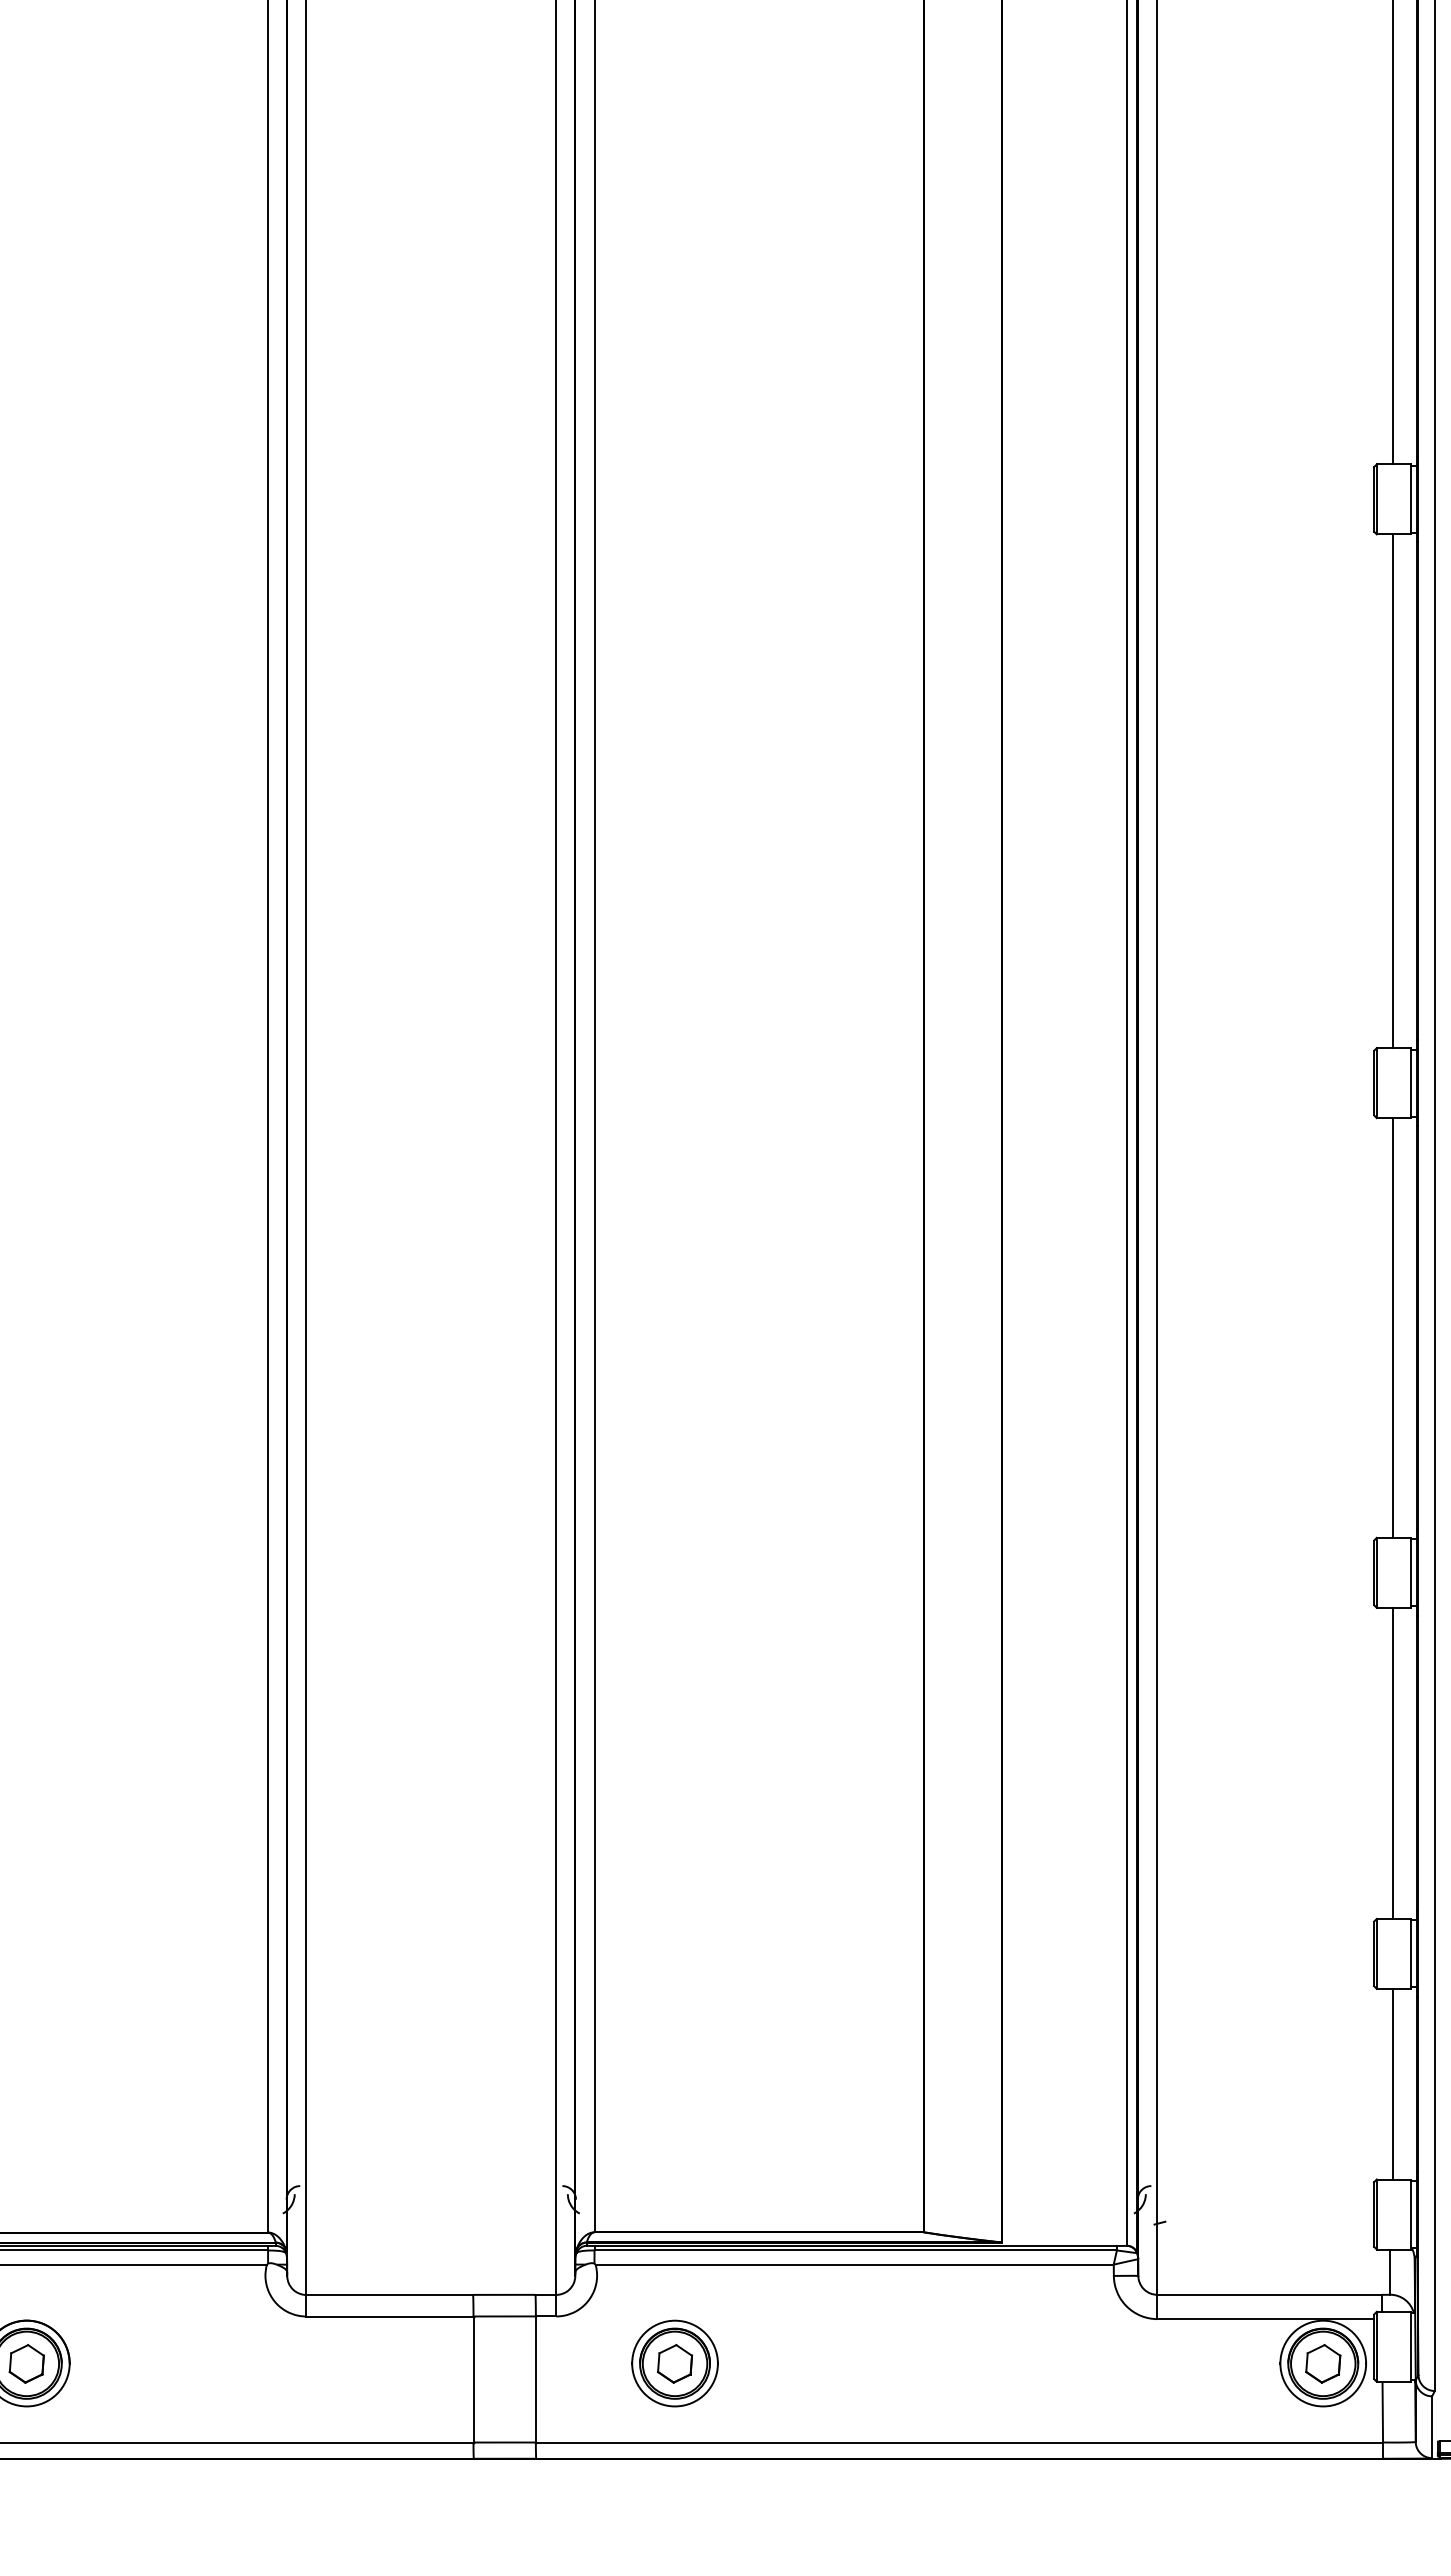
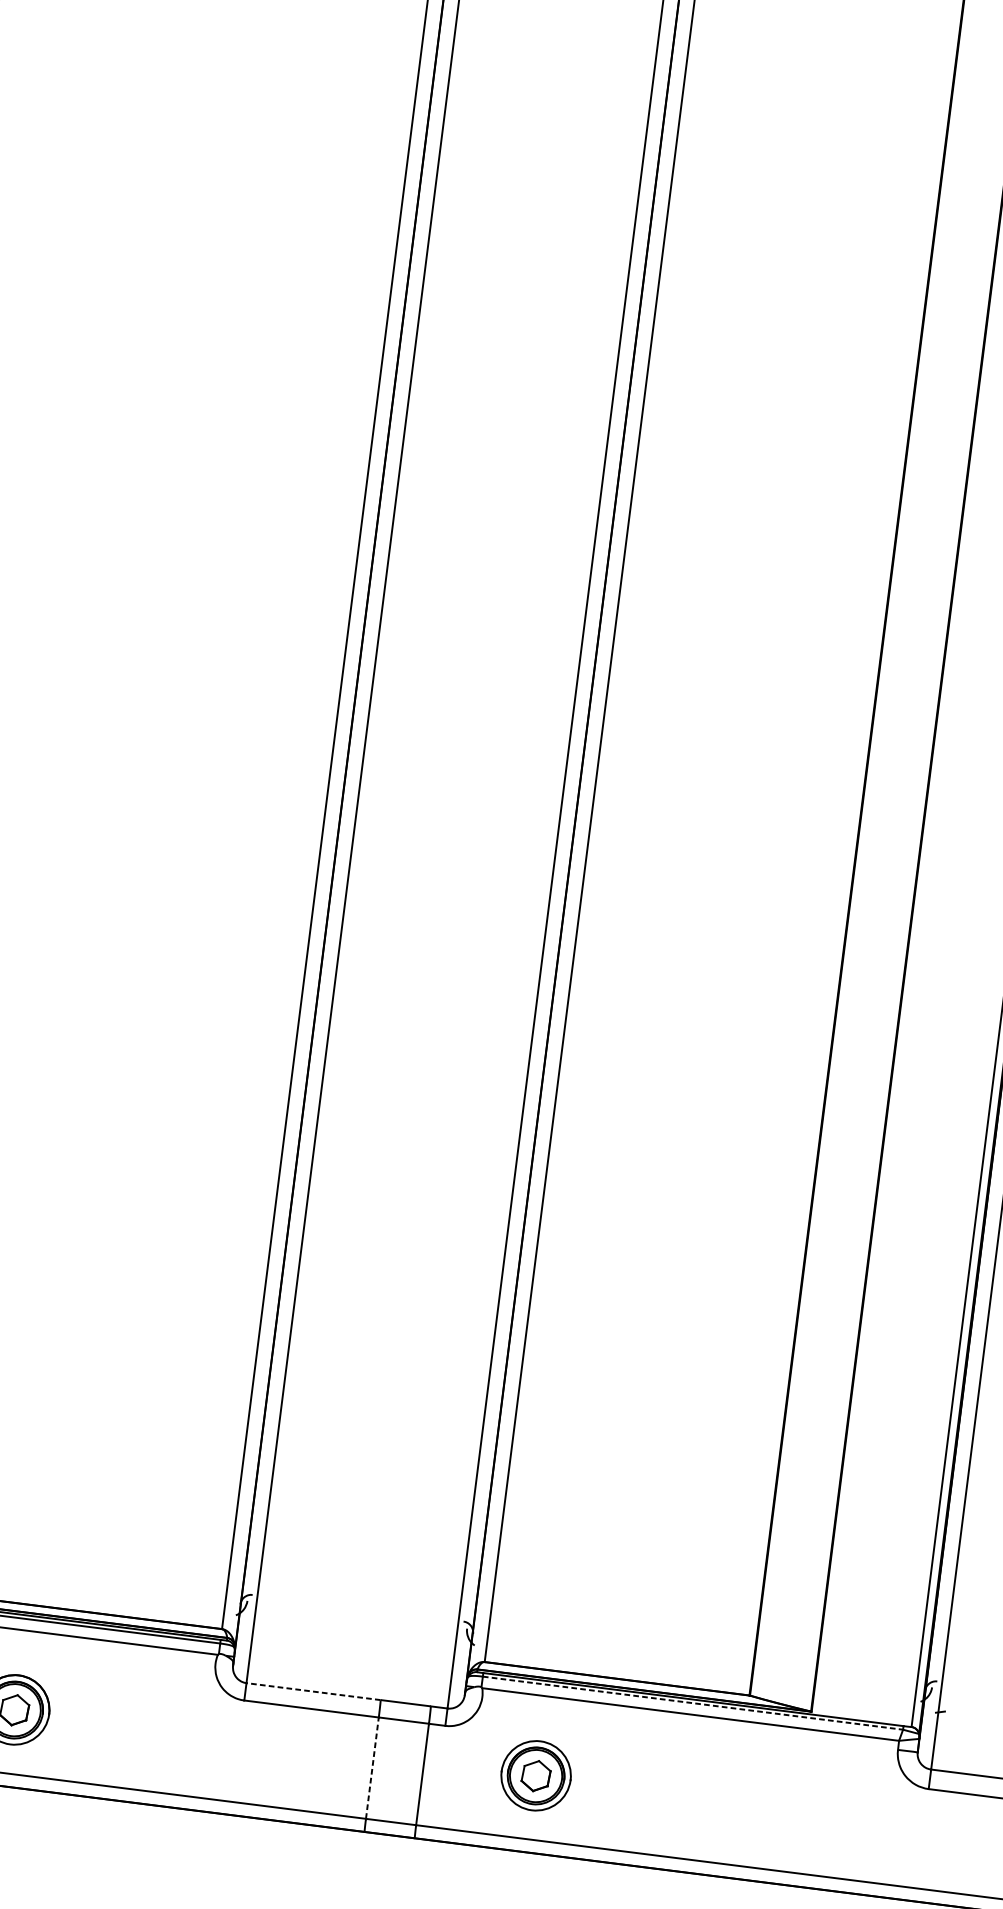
line: (856, 2250) -> (693, 1703), solid -> dashed
line: (389, 2294) -> (313, 1691), solid -> dashed
line: (473, 2379) -> (372, 1768), solid -> dashed

